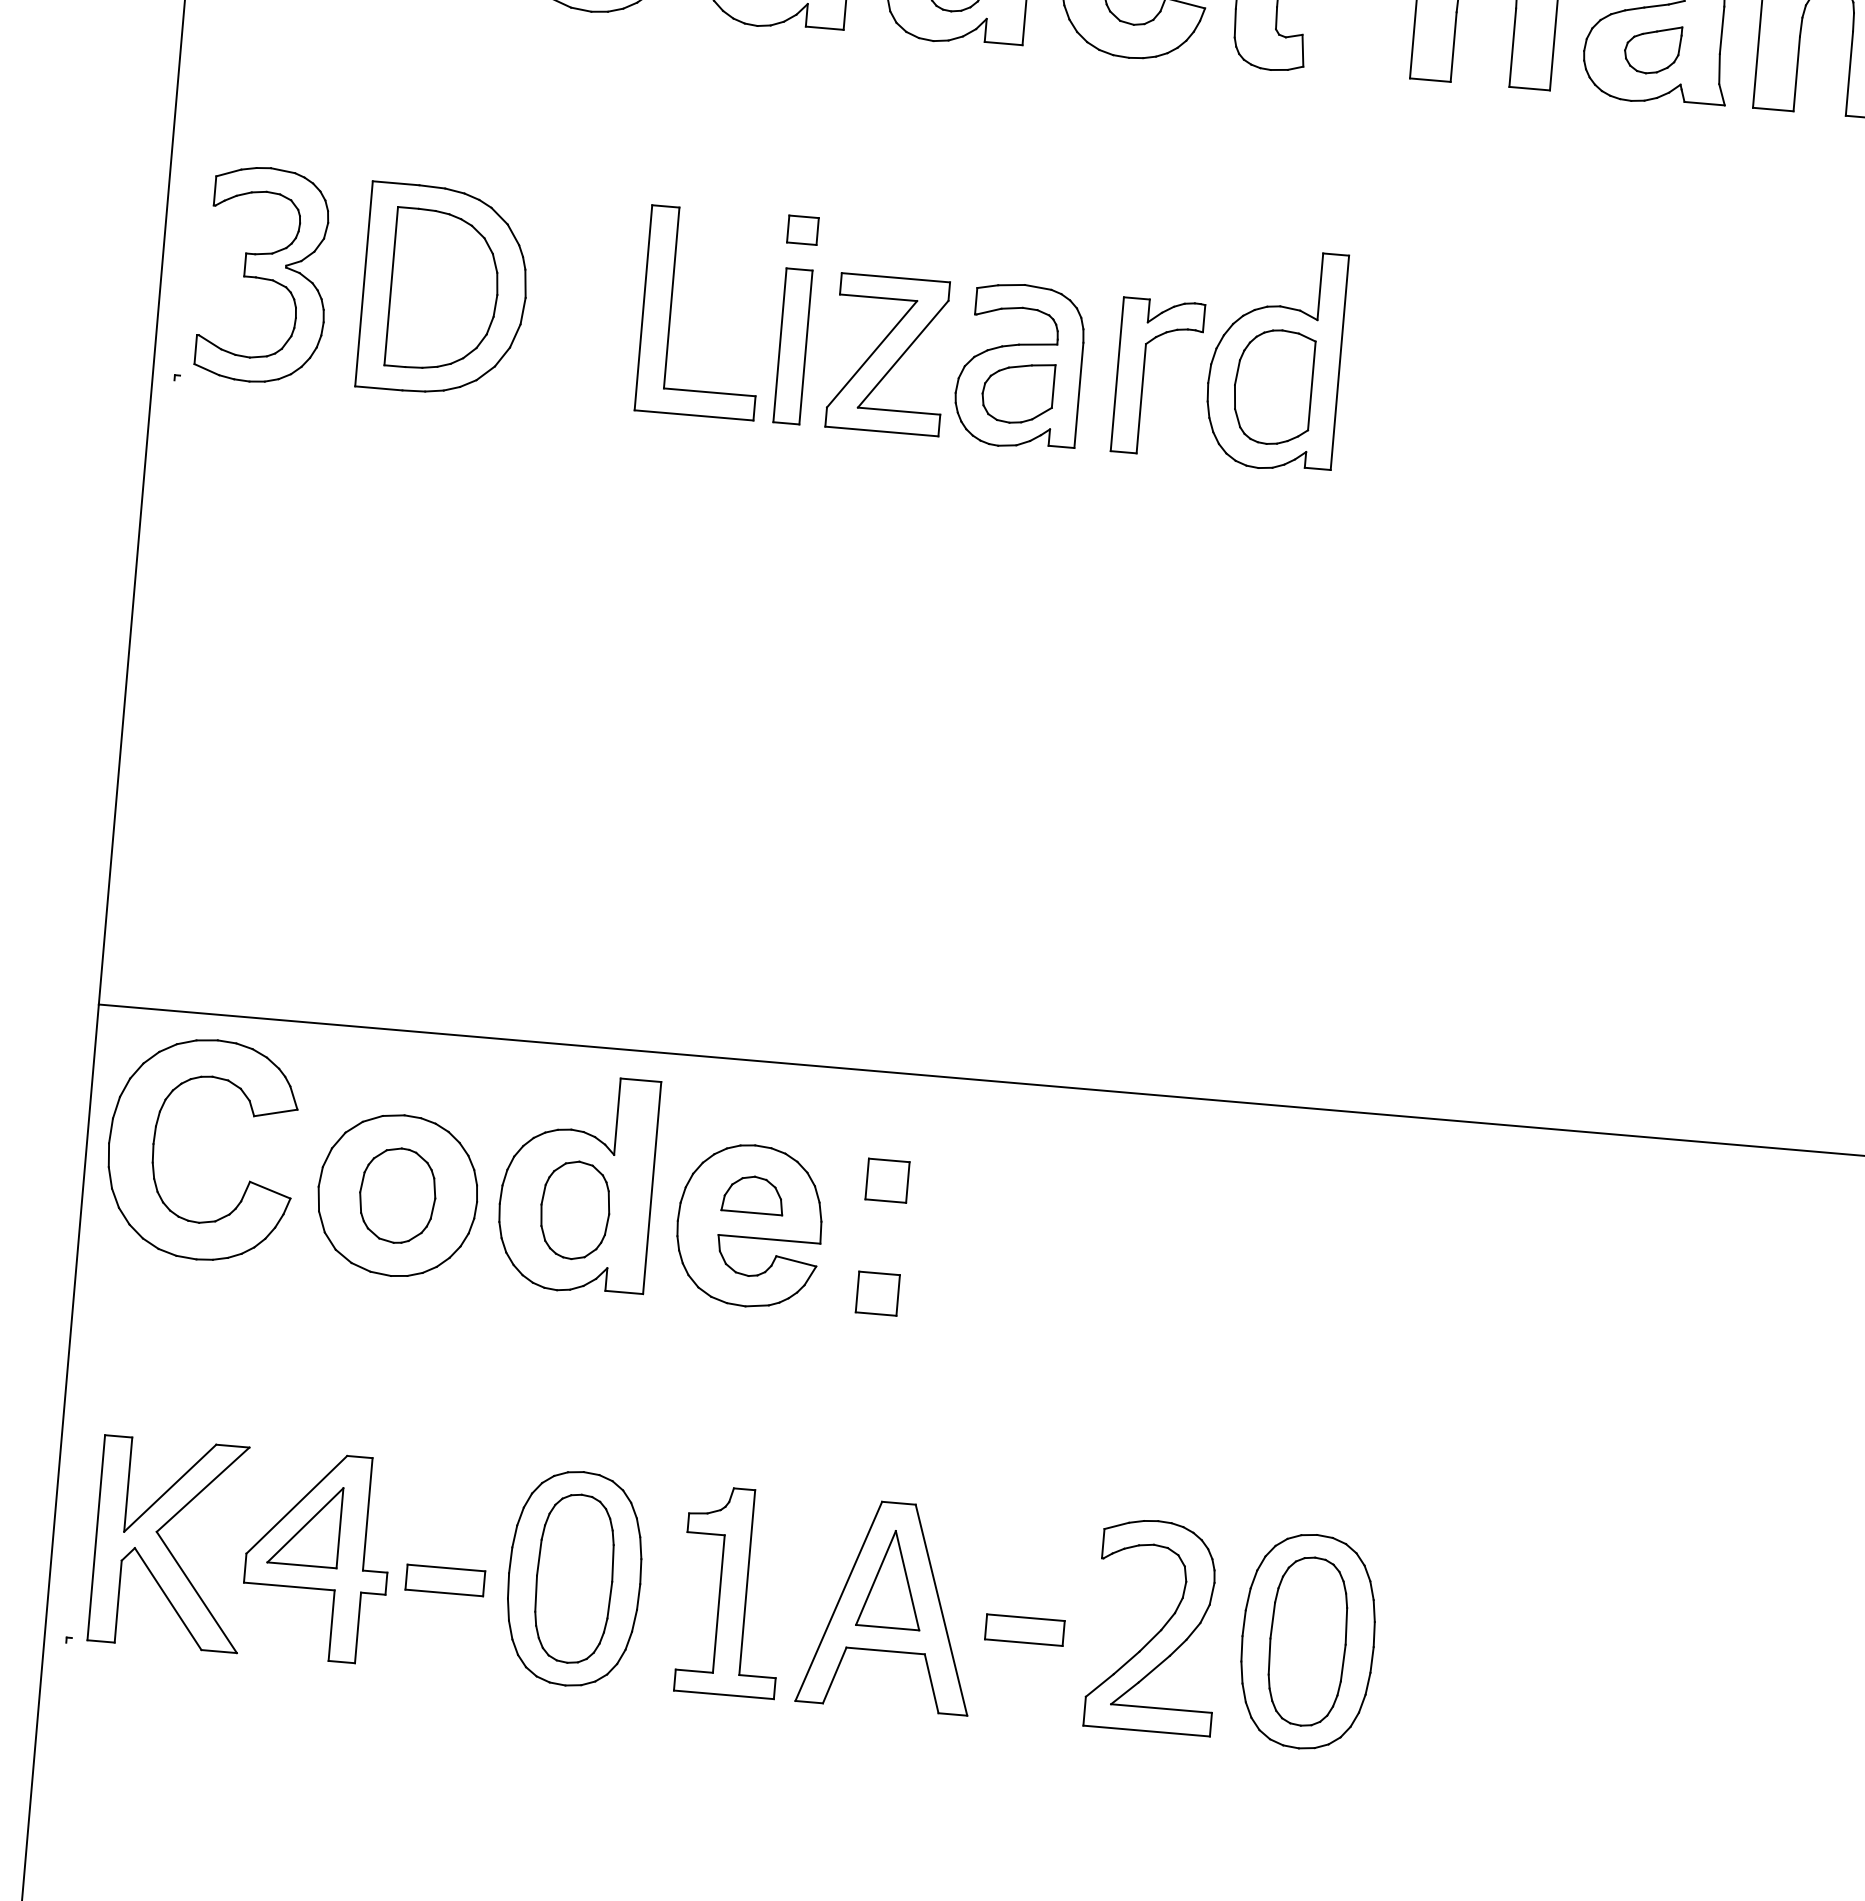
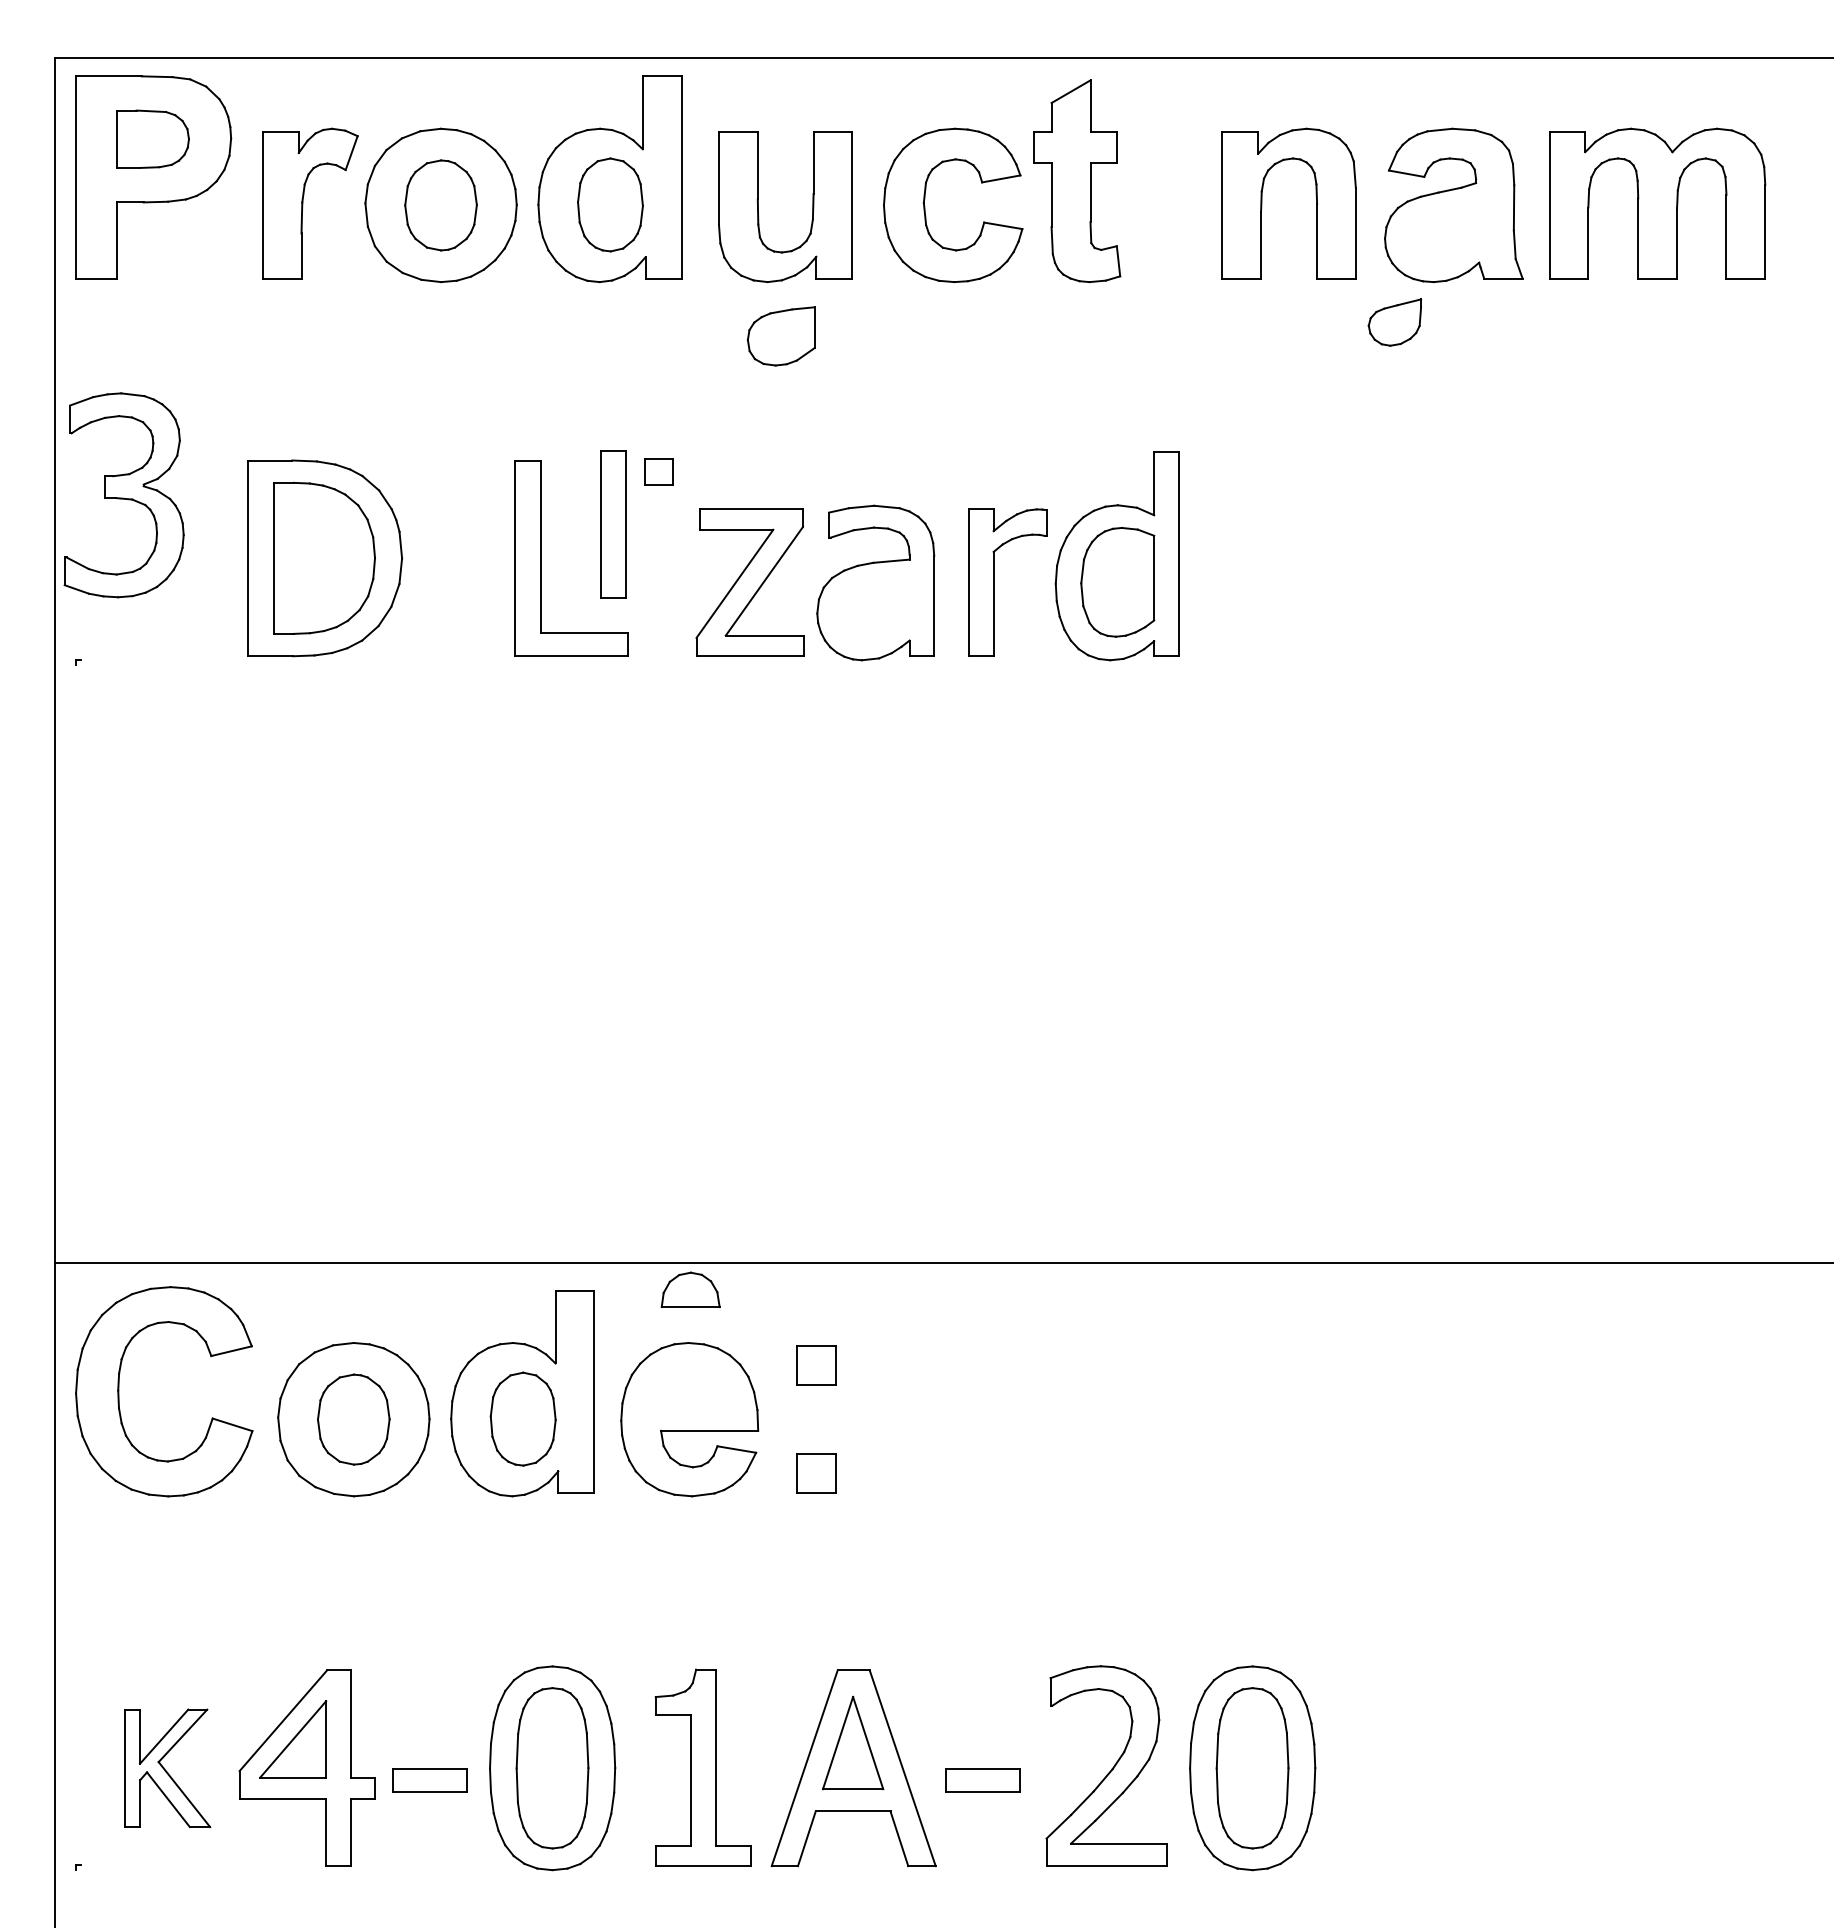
part: (1652, 49) -> (1394, 322), moved
part: (264, 275) -> (123, 495), moved
part: (793, 346) -> (613, 524), moved
part: (1017, 392) -> (780, 336), moved
part: (753, 1194) -> (690, 1289), moved
part: (171, 1544) -> (167, 1768), size x0.6

